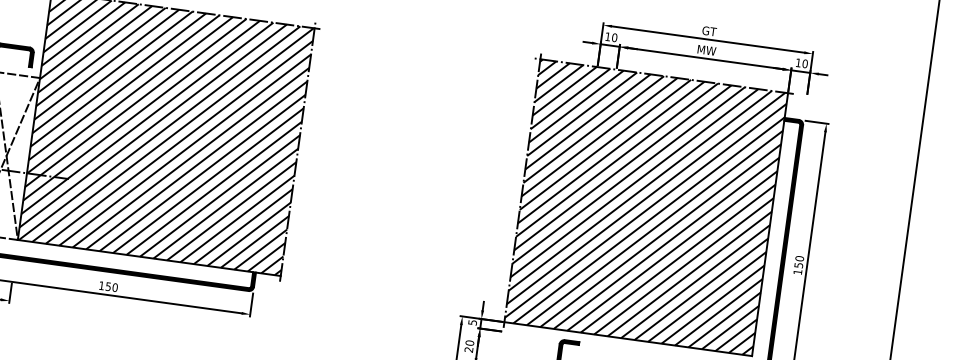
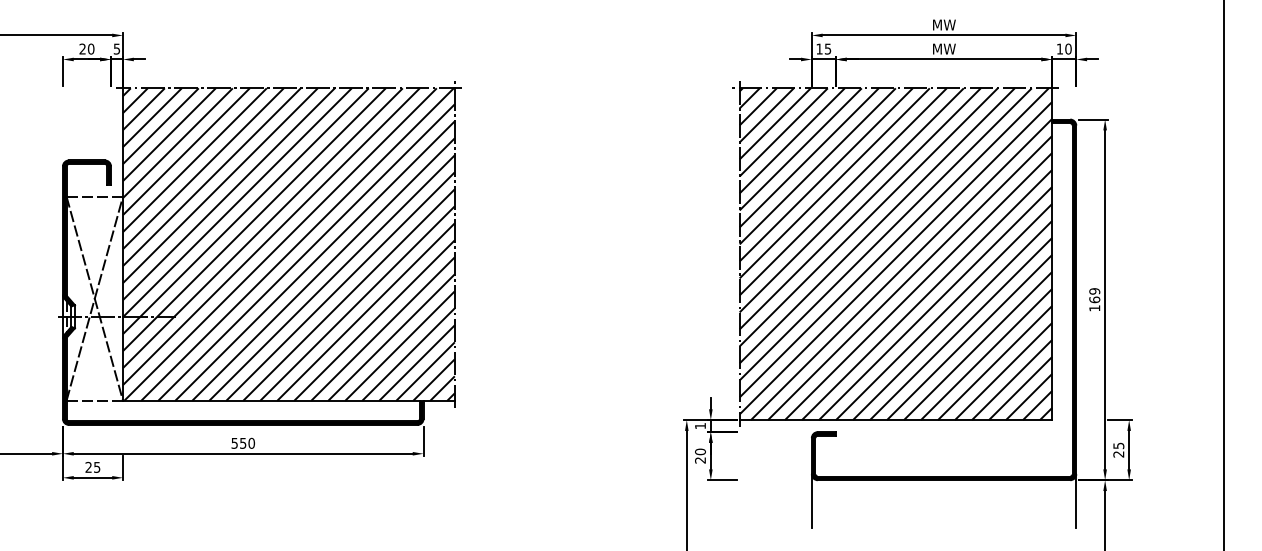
text: (709, 30) -> (944, 24), GT -> MW
text: (614, 37) -> (827, 48), 10 -> 15
text: (799, 261) -> (1094, 295), 150 -> 169
text: (101, 285) -> (234, 443), 150 -> 550
text: (472, 322) -> (700, 426), 5 -> 1

